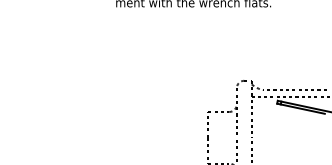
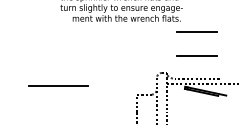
line: (295, 22) -> (197, 32), added
line: (295, 57) -> (197, 56), added
line: (95, 100) -> (58, 86), added

